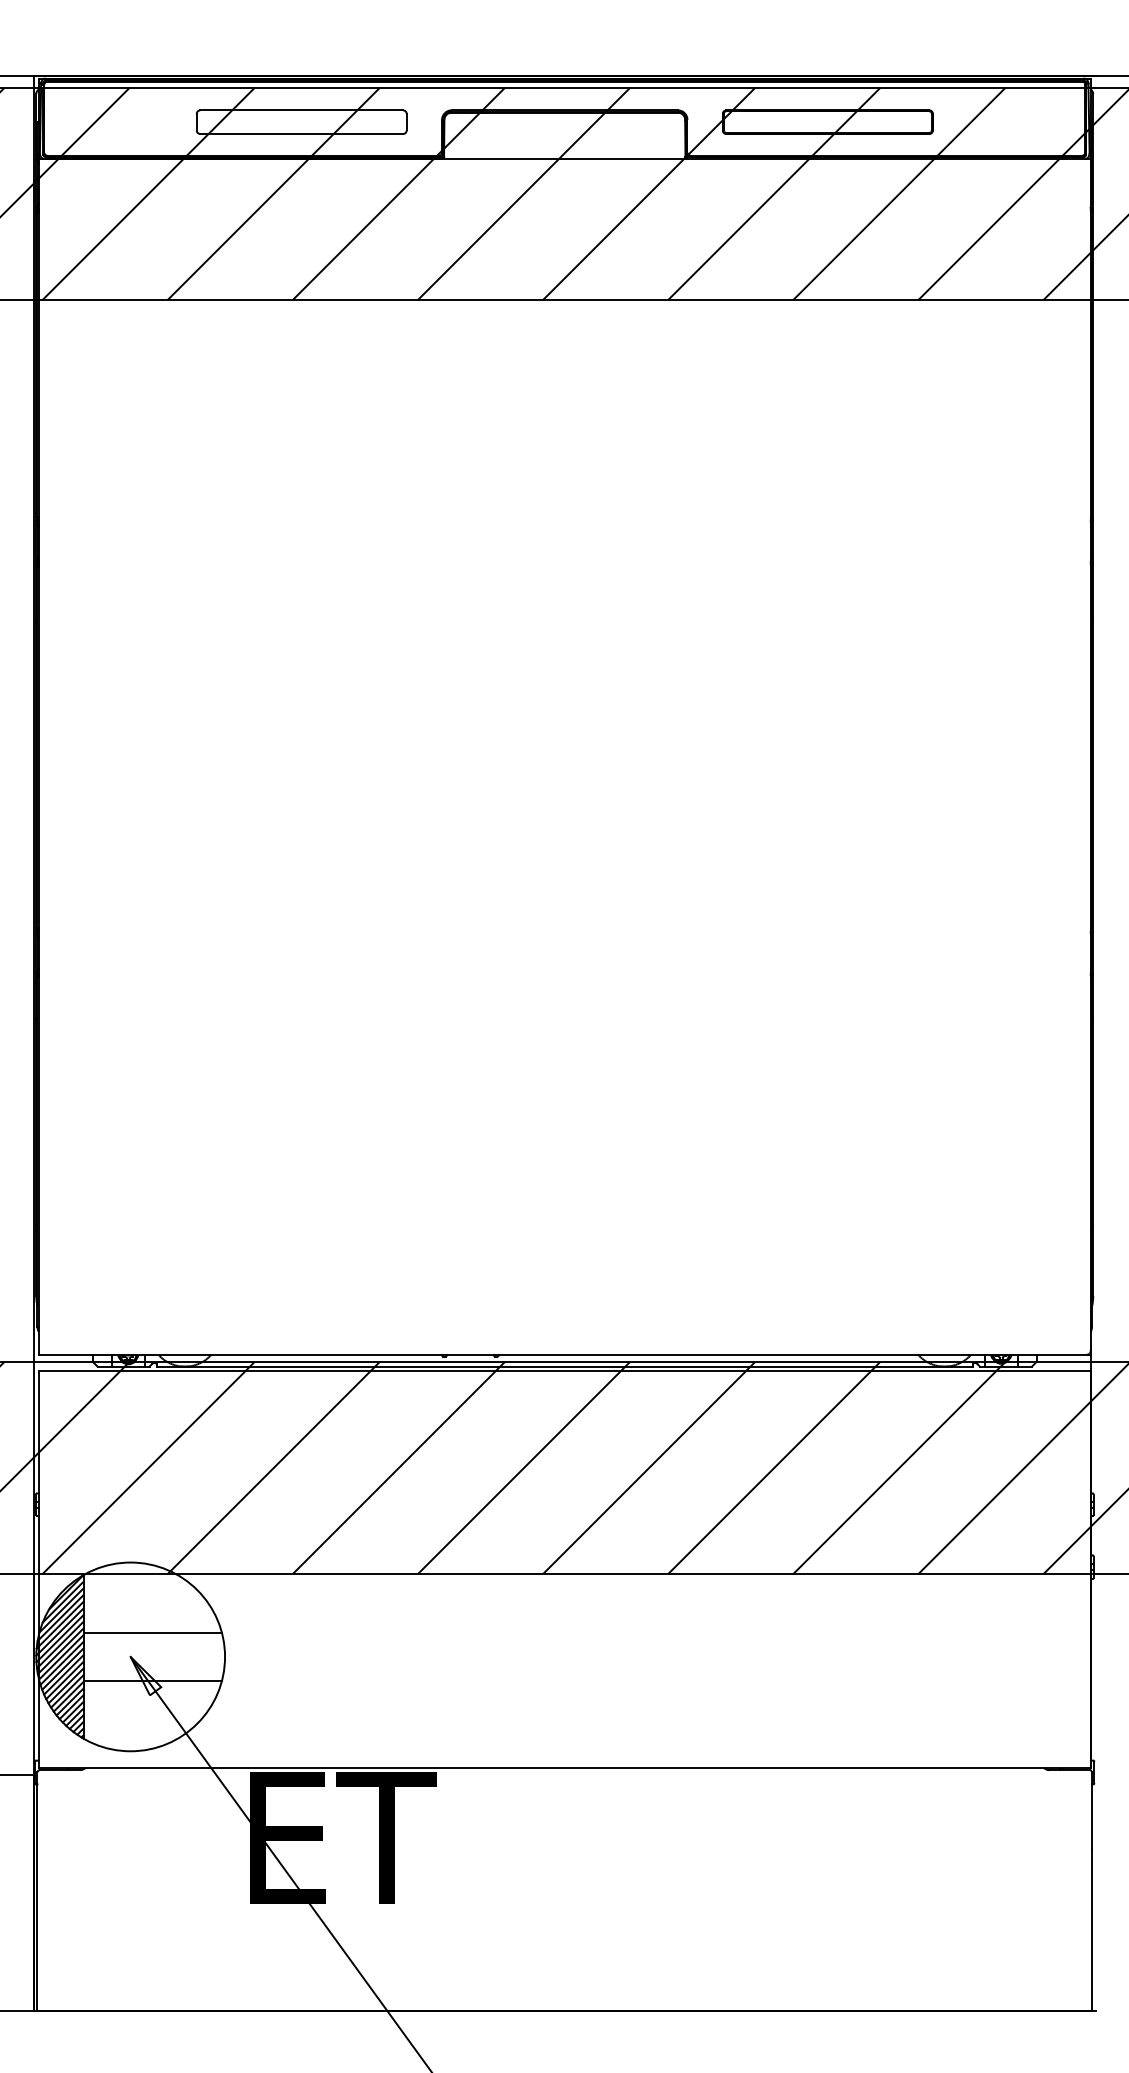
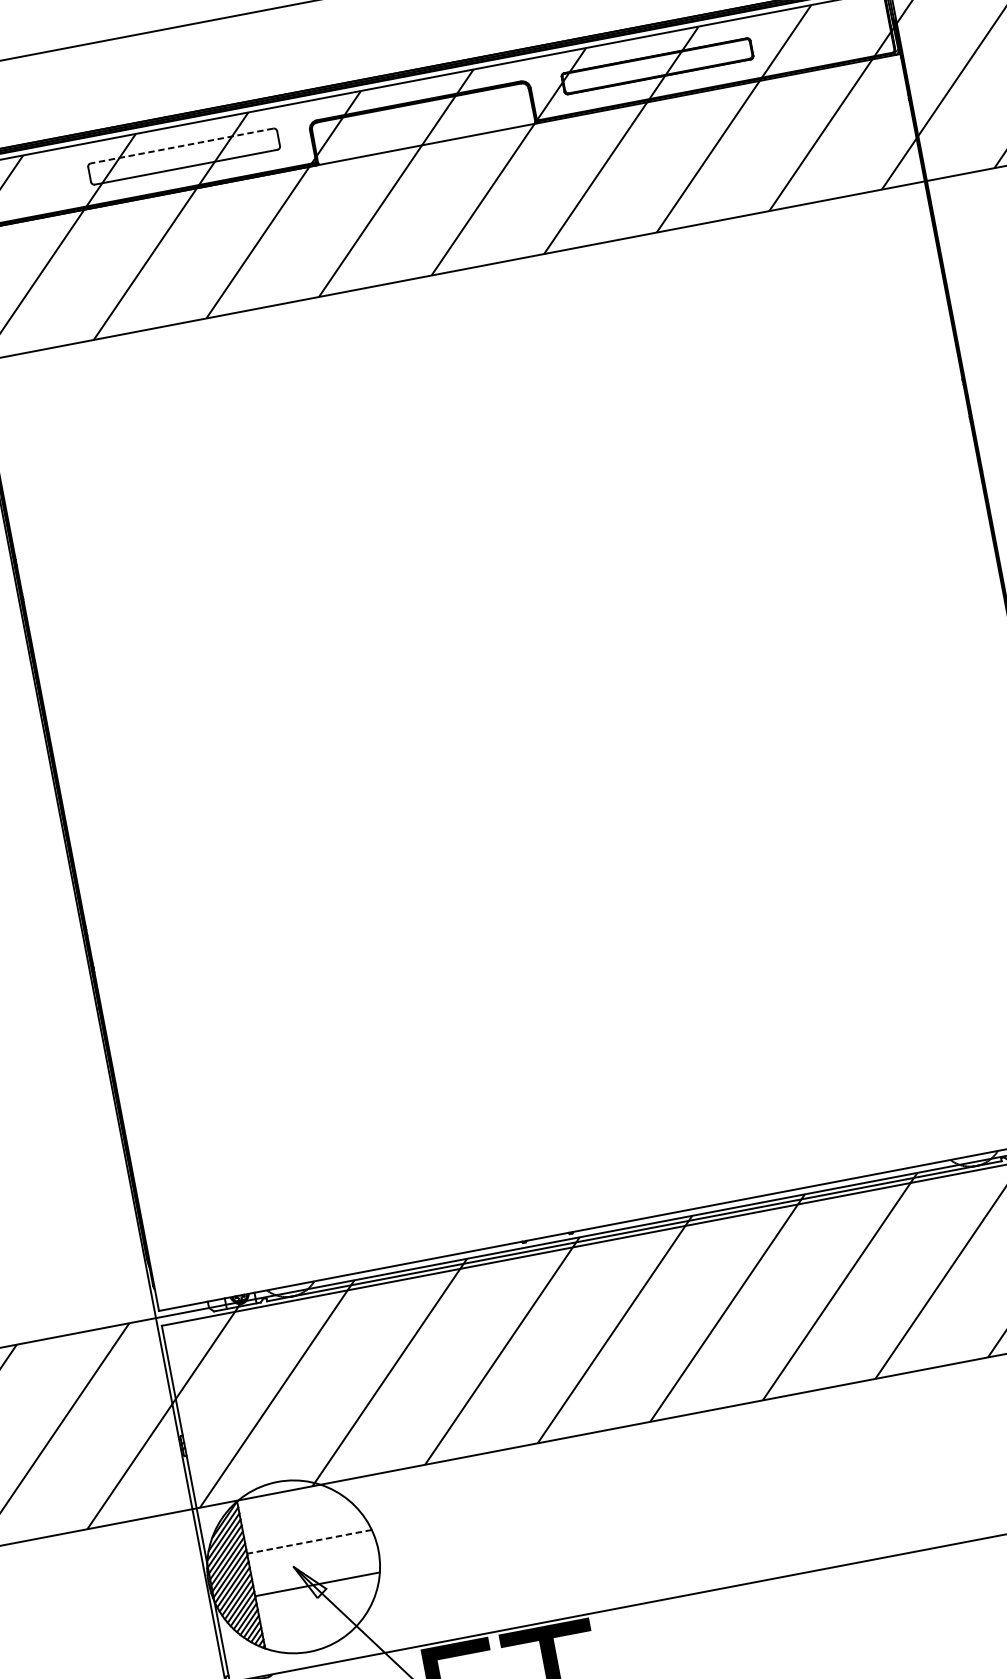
line: (301, 110) -> (181, 146), solid -> dashed
line: (152, 1633) -> (309, 1542), solid -> dashed

